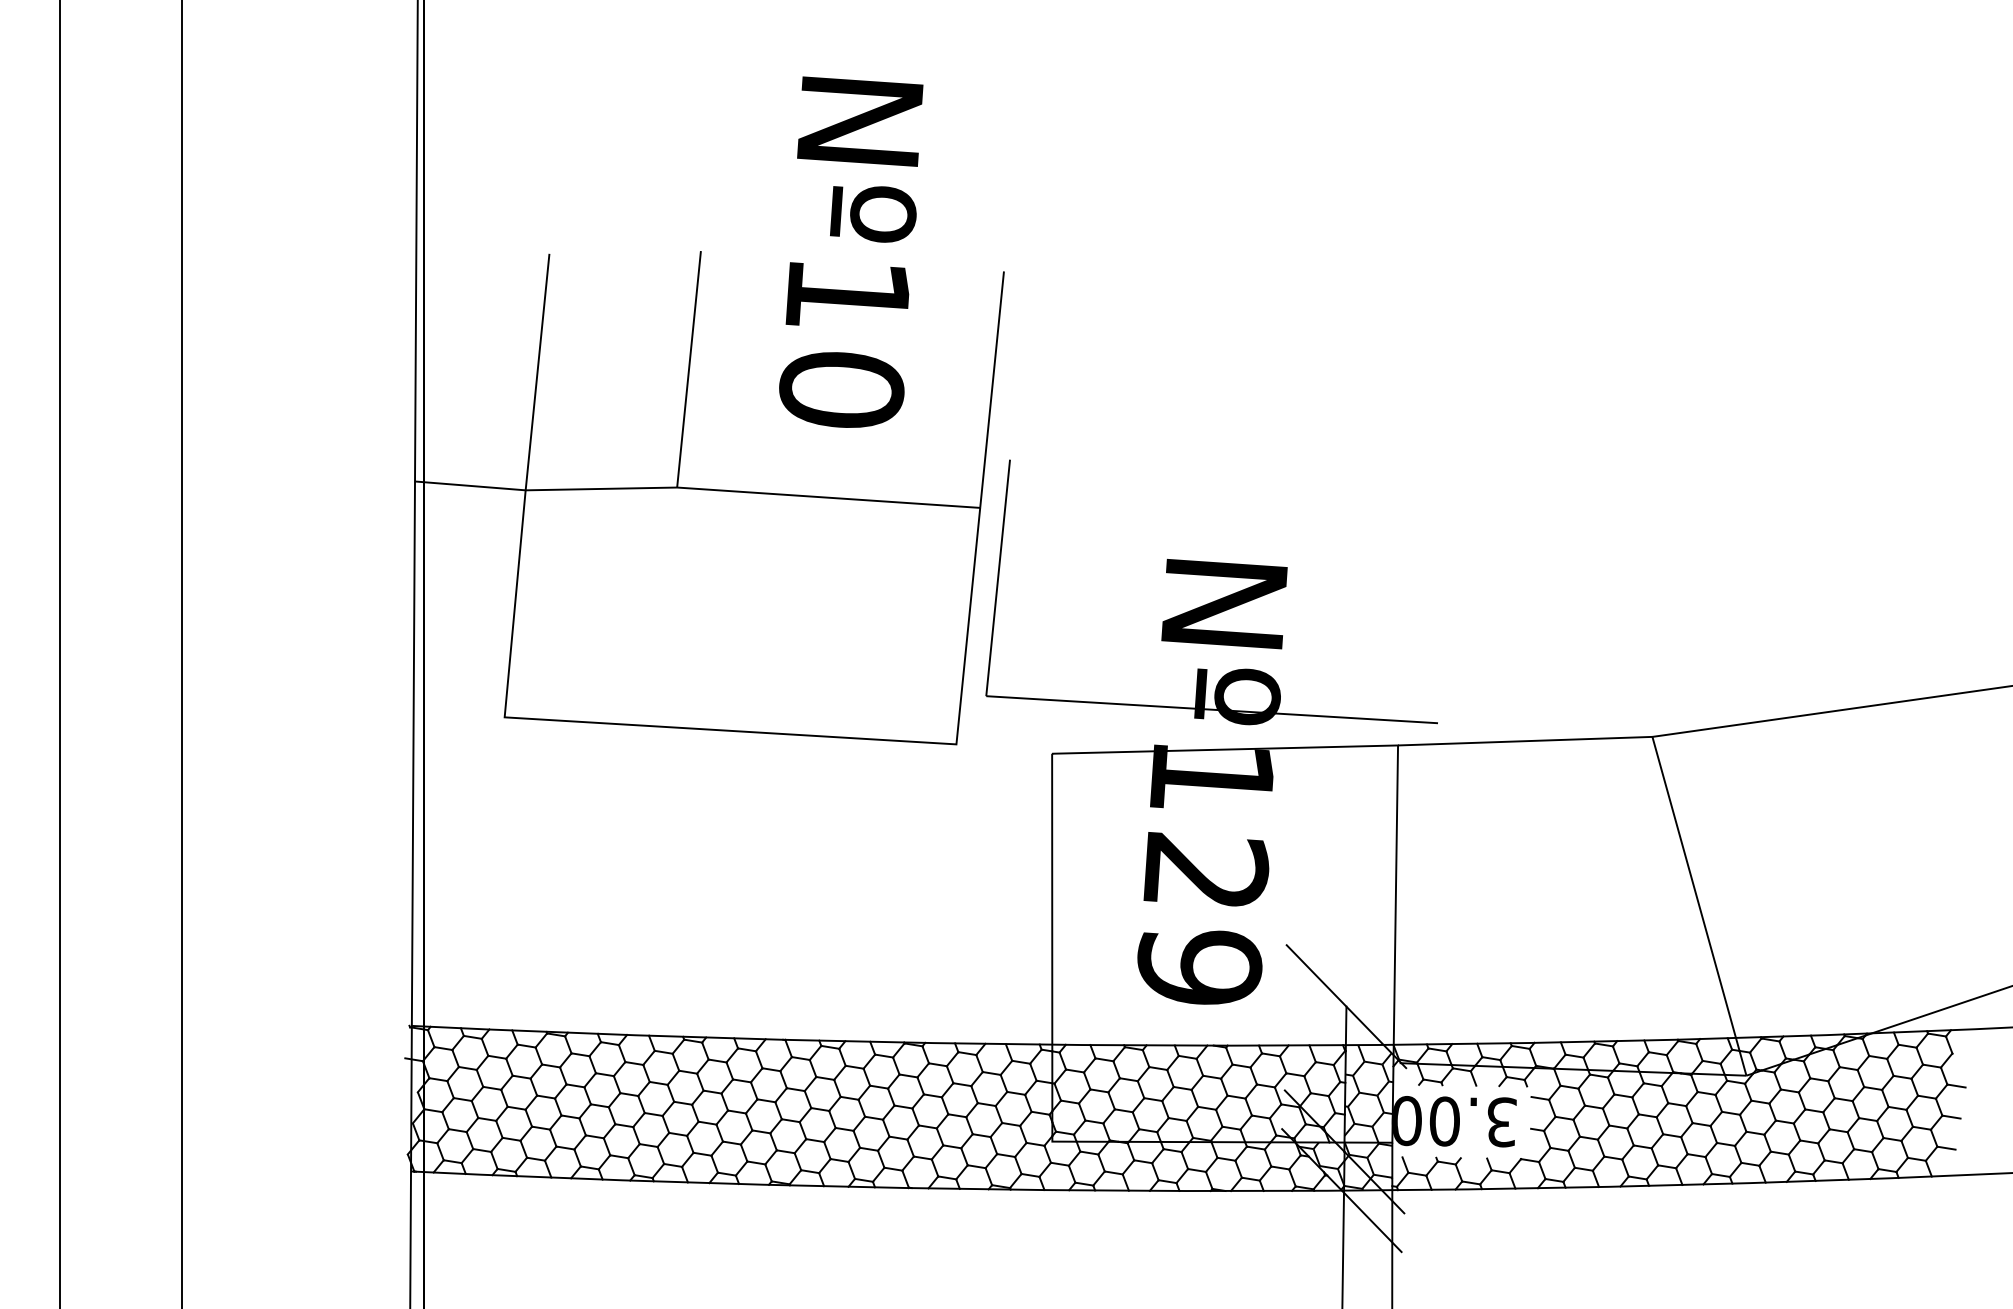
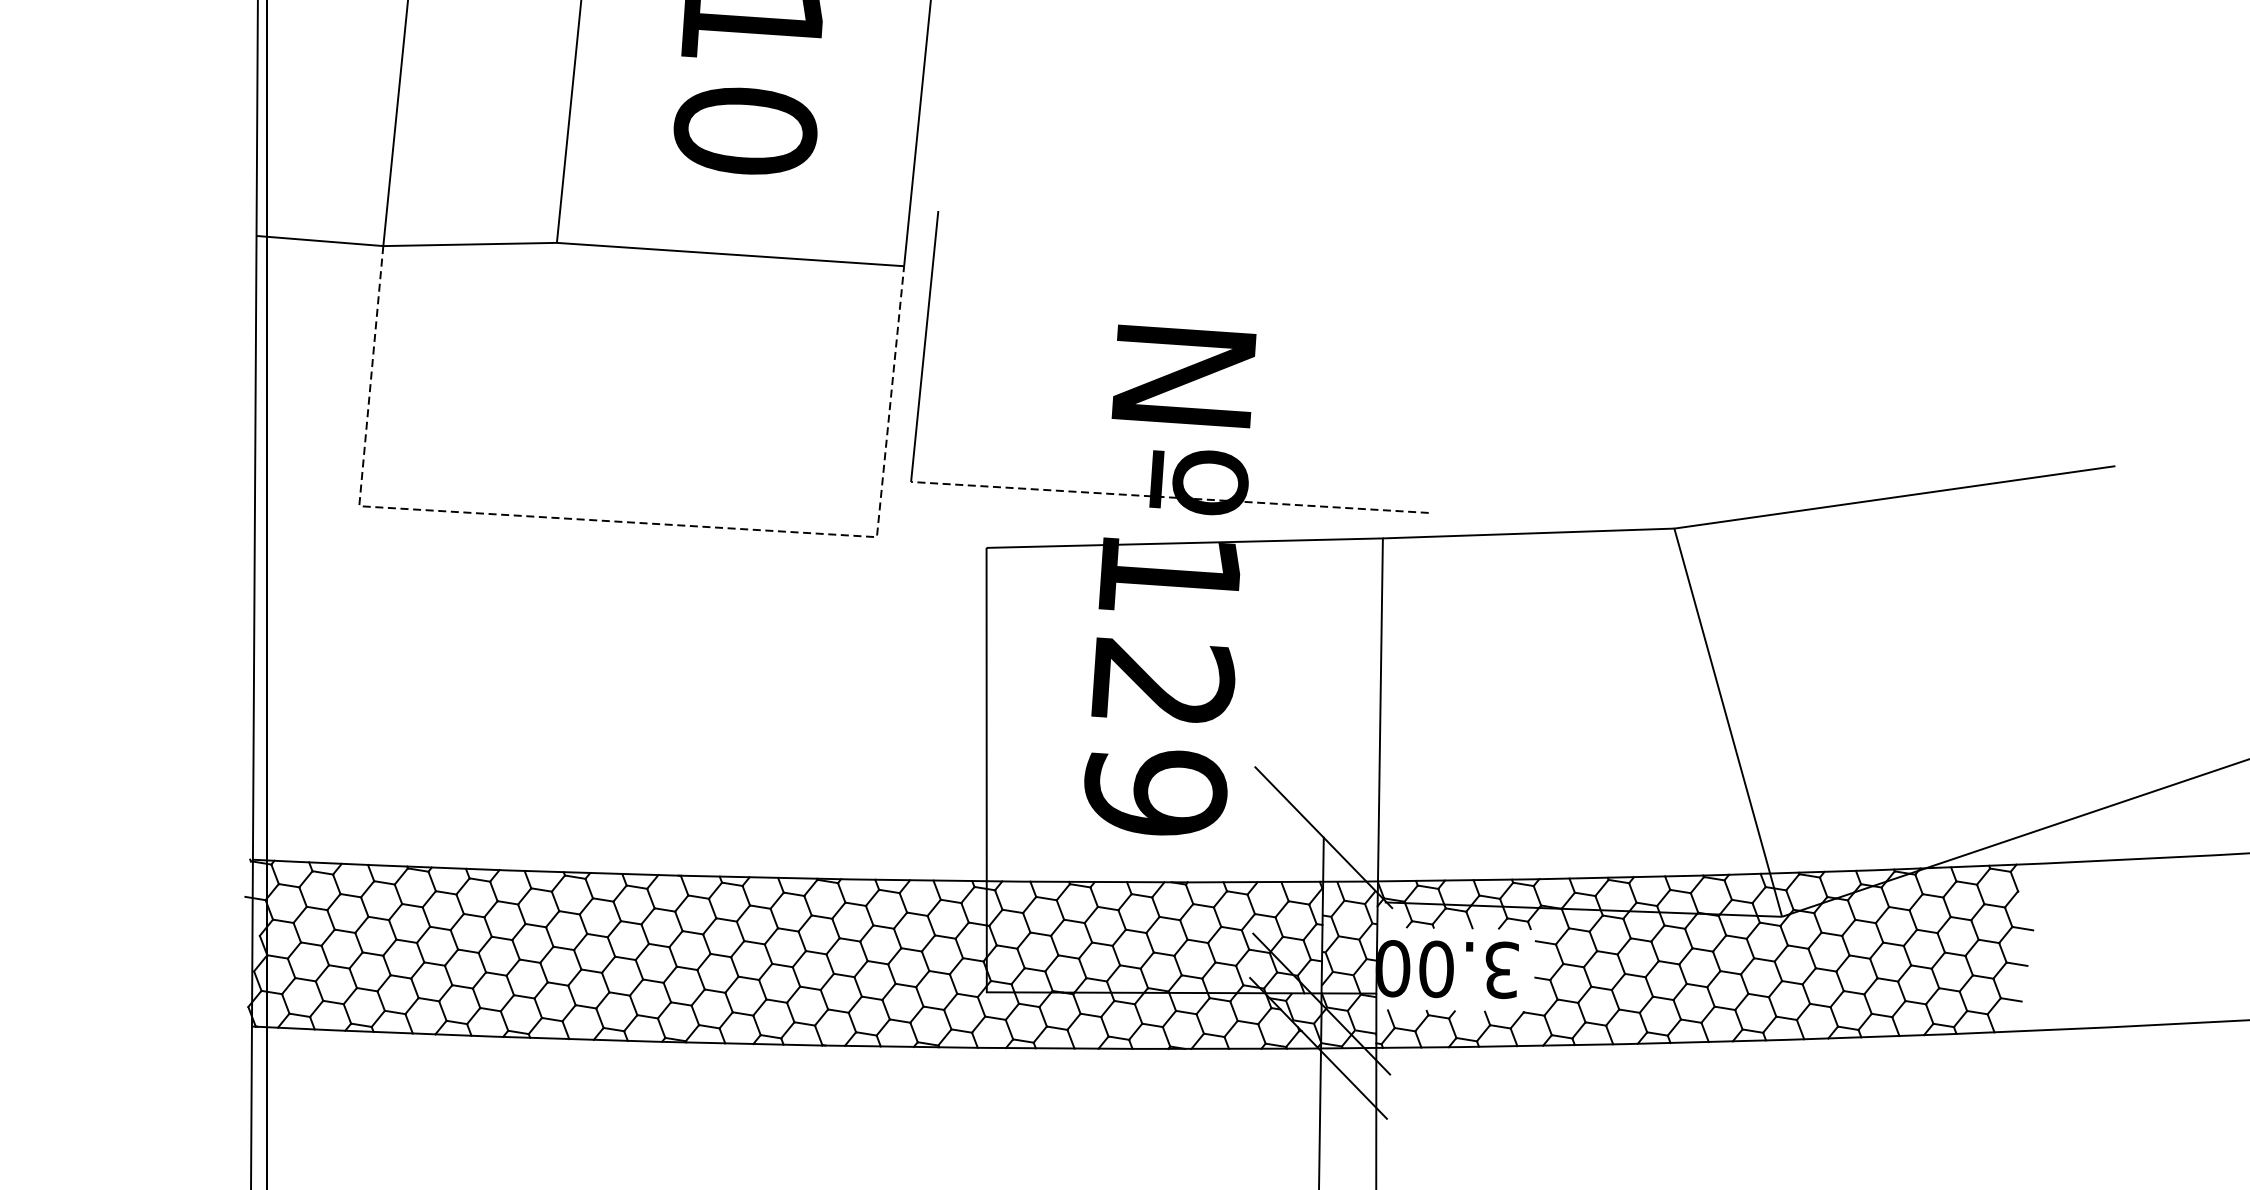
line: (1211, 709) -> (1169, 497), solid -> dashed
line: (736, 731) -> (624, 522), solid -> dashed

